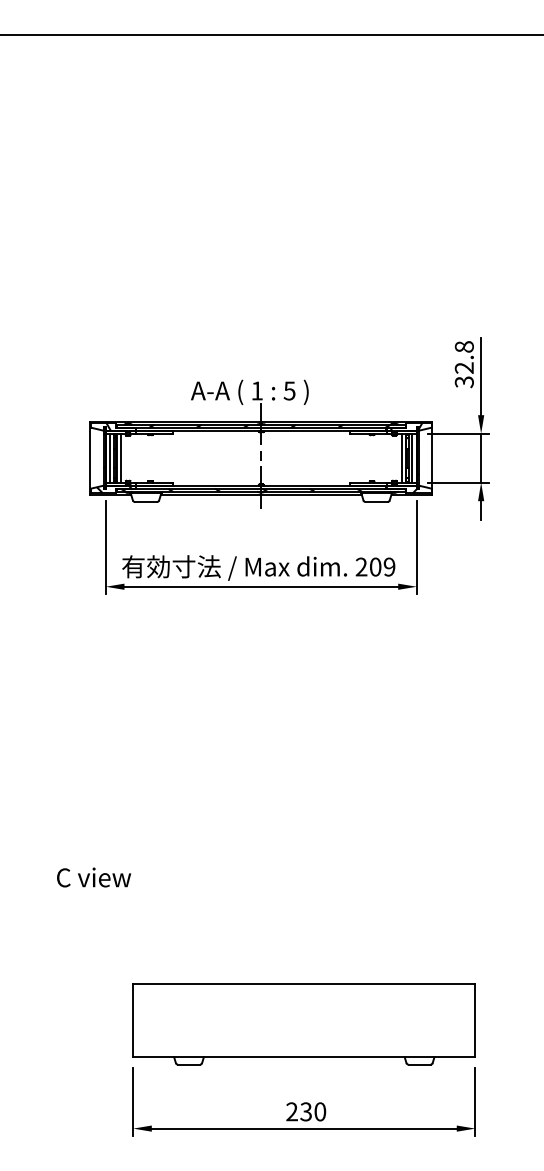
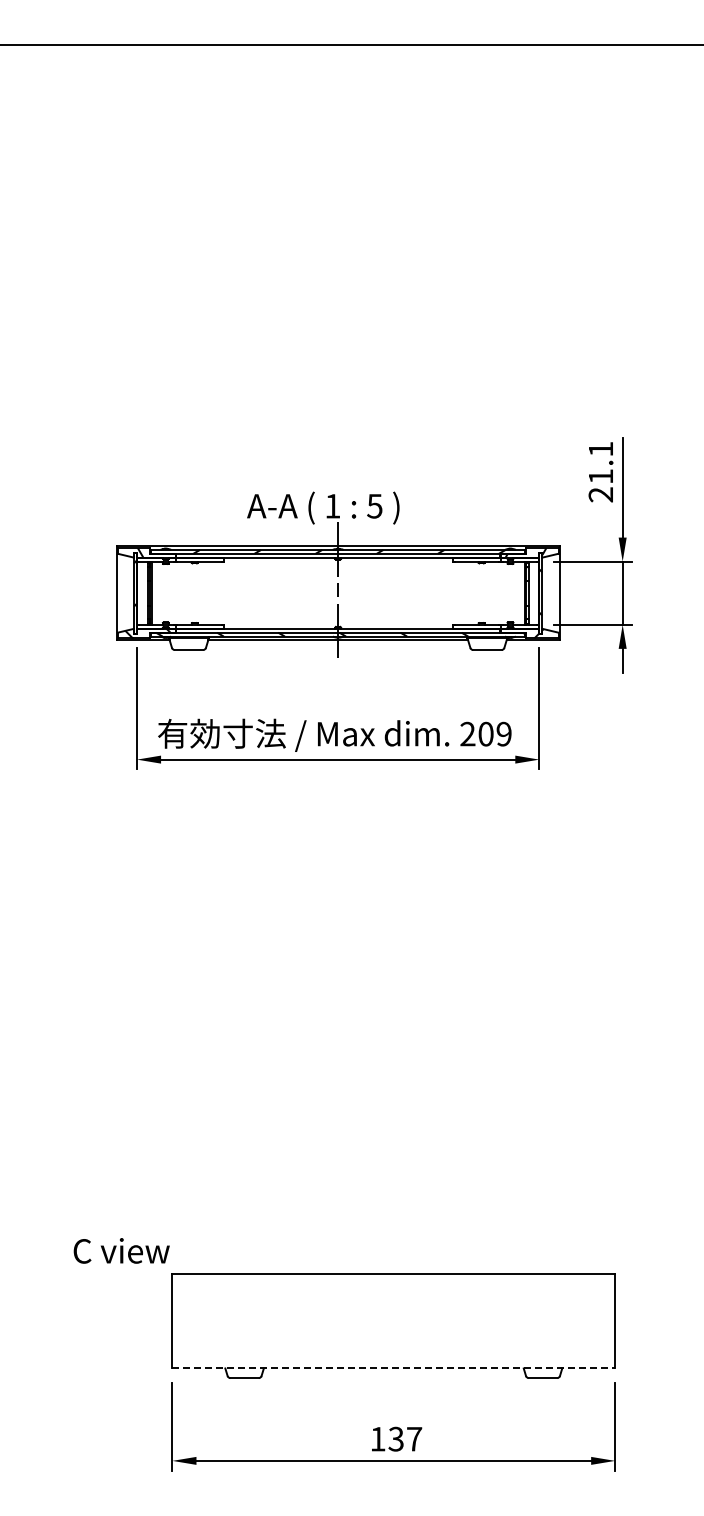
text: (464, 364) -> (600, 471), 32.8 -> 21.1
line: (110, 457) -> (142, 592), removed
line: (120, 457) -> (156, 592), removed
line: (402, 457) -> (520, 592), removed
line: (412, 457) -> (533, 592), removed
text: (93, 877) -> (121, 1250), moved
line: (304, 1057) -> (394, 1368), solid -> dashed
text: (306, 1111) -> (396, 1438), 230 -> 137

